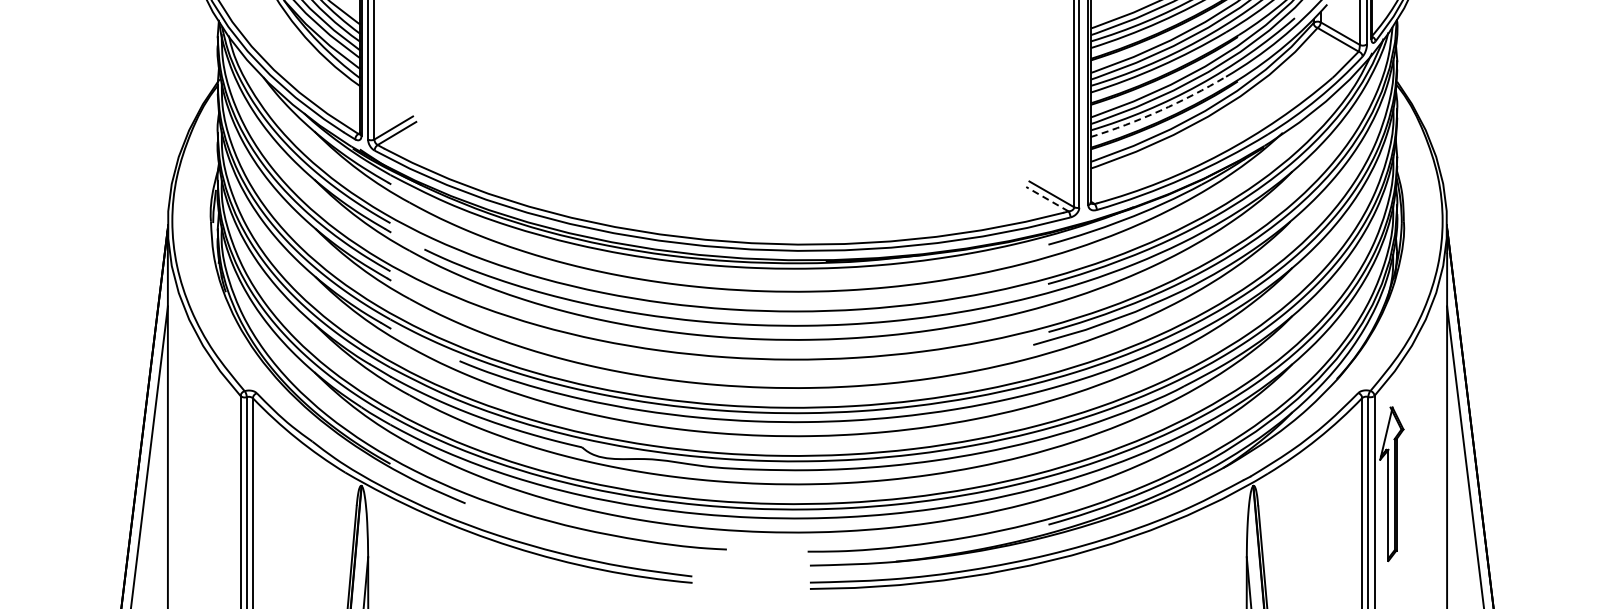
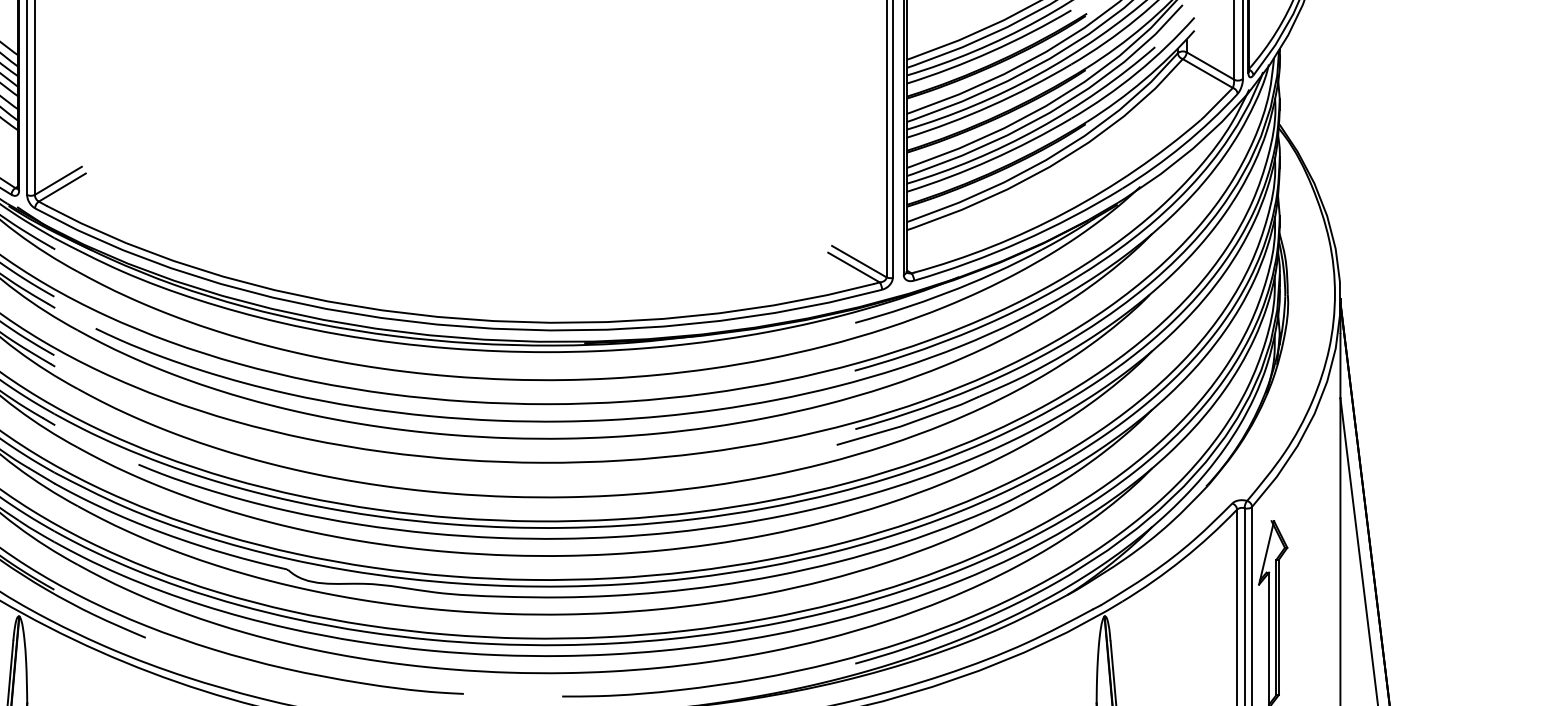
arc: (1160, 110) -> (991, 159), dashed -> solid
line: (1047, 198) -> (854, 266), dashed -> solid

